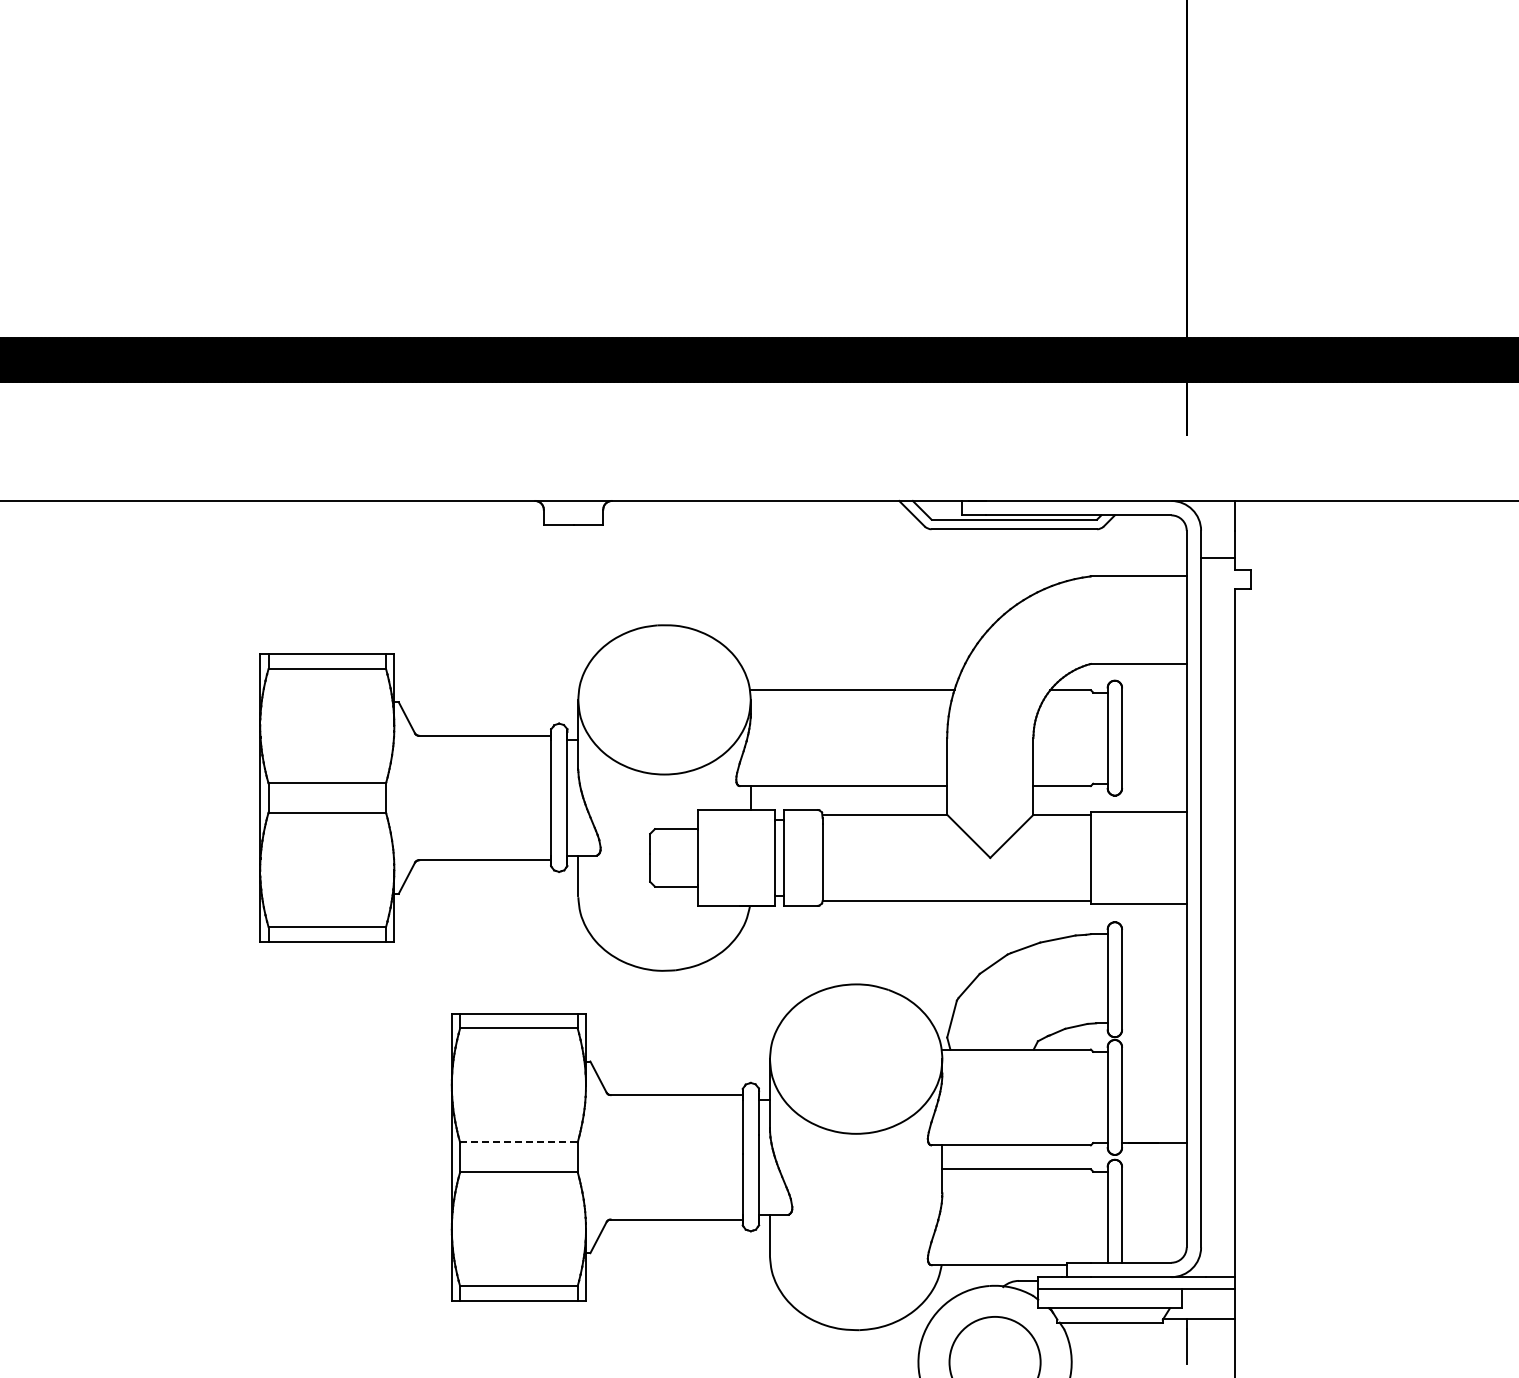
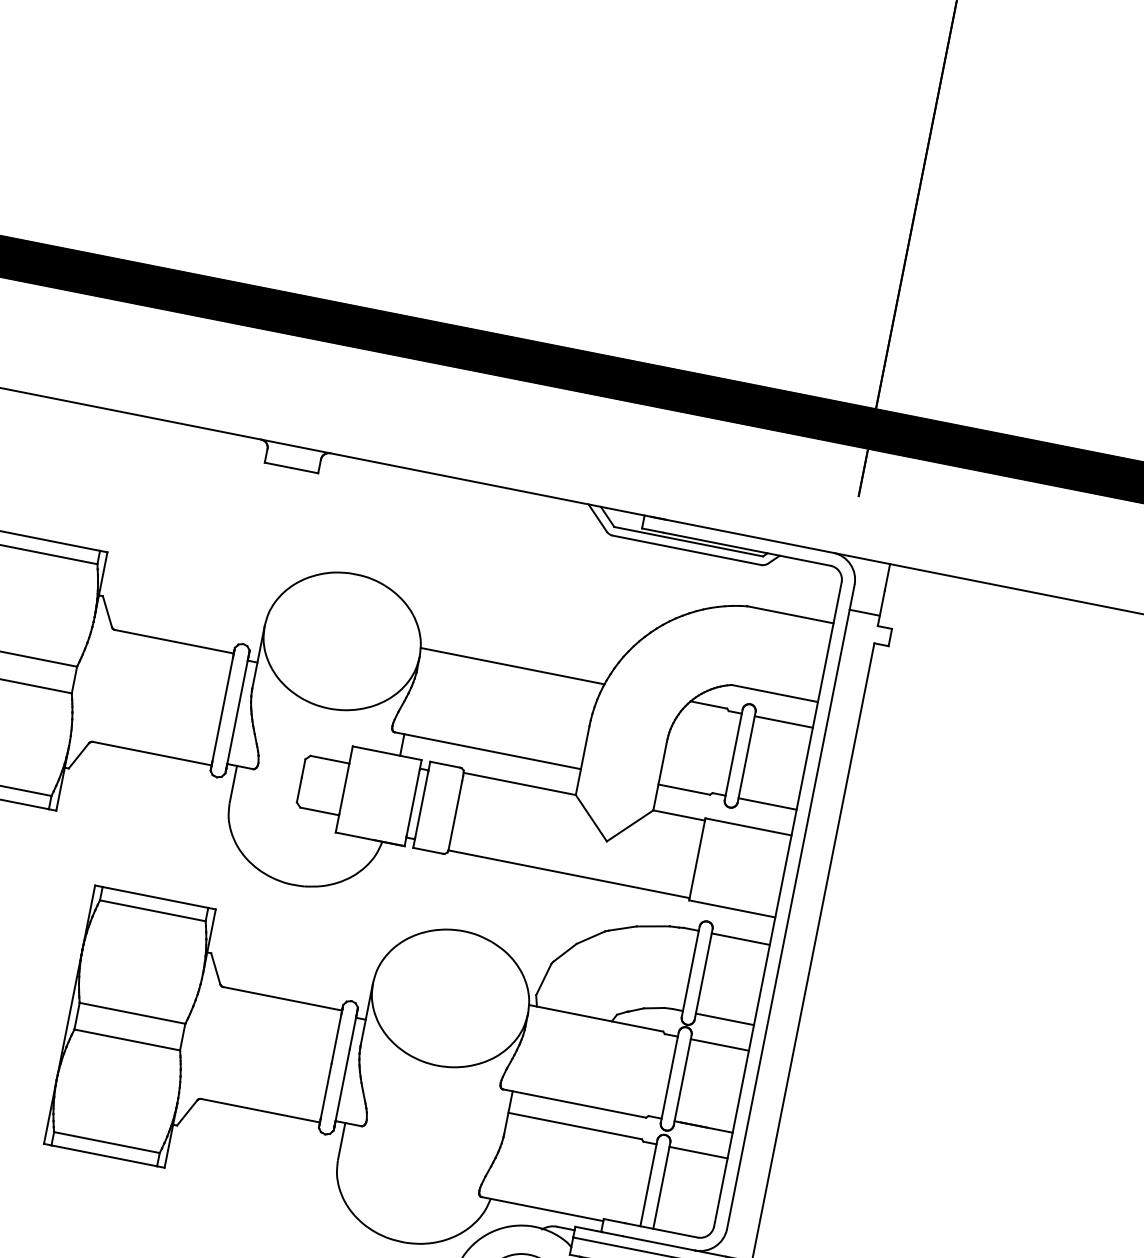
line: (1154, 692) -> (783, 721), added
line: (1154, 783) -> (767, 803), added
line: (1154, 934) -> (740, 939), added
line: (1154, 1023) -> (725, 1019), added
line: (1154, 1051) -> (720, 1044), added
line: (518, 1142) -> (132, 1013), dashed -> solid
line: (1154, 1171) -> (698, 1152), added

